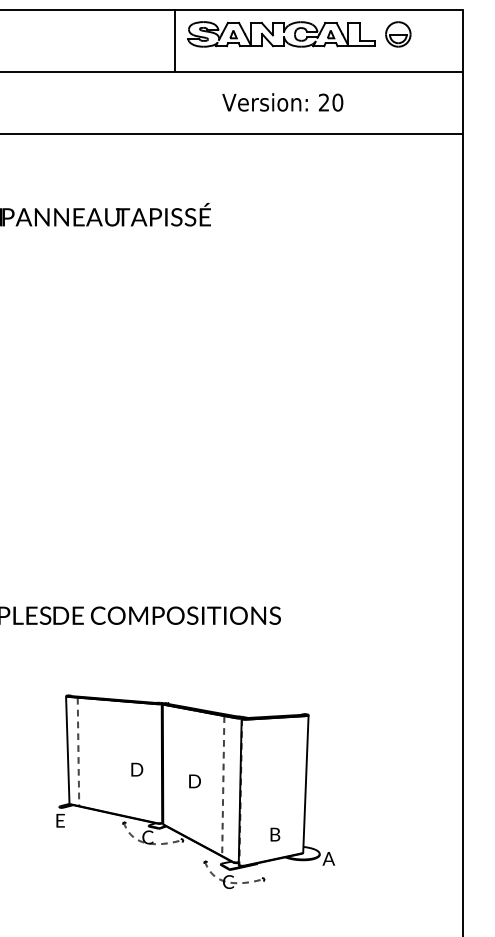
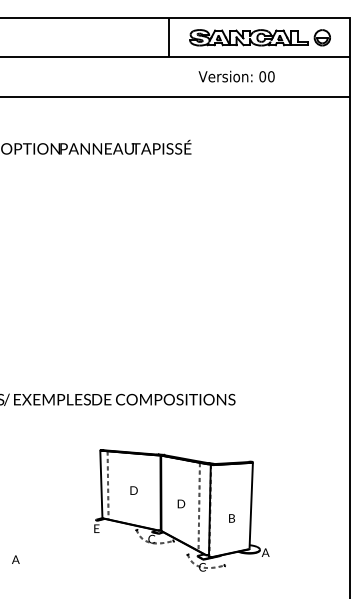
part: (298, 33) -> (259, 37), moved
text: (323, 102) -> (262, 76), 20 -> 00
text: (136, 769) -> (133, 490), moved
text: (274, 834) -> (231, 518), moved

